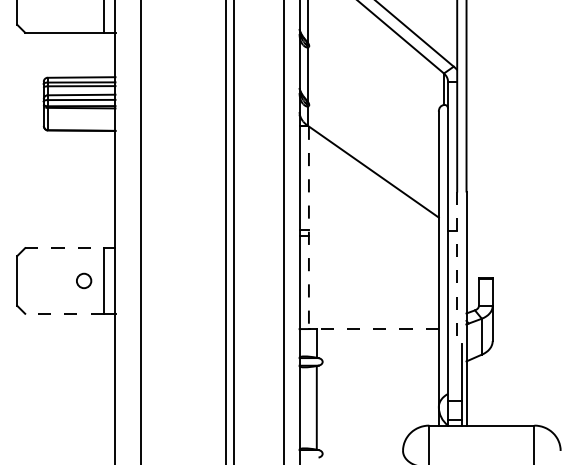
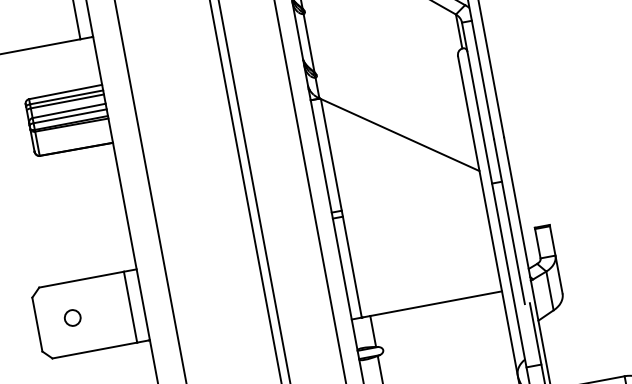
line: (308, 228) -> (341, 209), dashed -> solid
line: (64, 248) -> (81, 280), dashed -> solid
line: (457, 268) -> (509, 222), dashed -> solid
circle: (84, 280) -> (73, 317), moved
line: (63, 313) -> (93, 350), dashed -> solid
line: (377, 329) -> (435, 304), dashed -> solid

